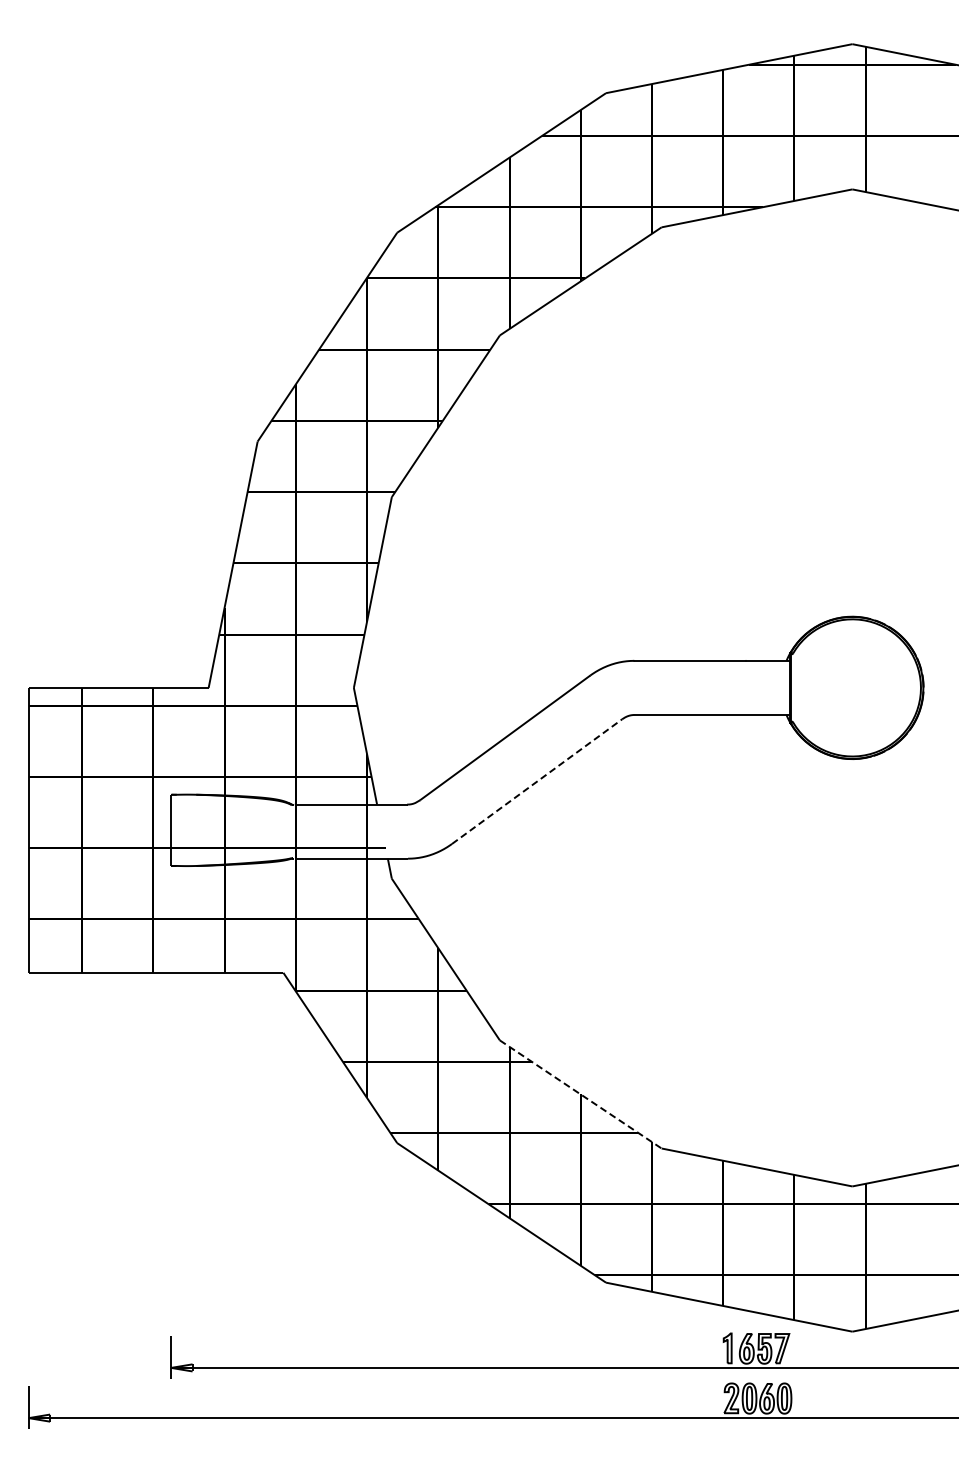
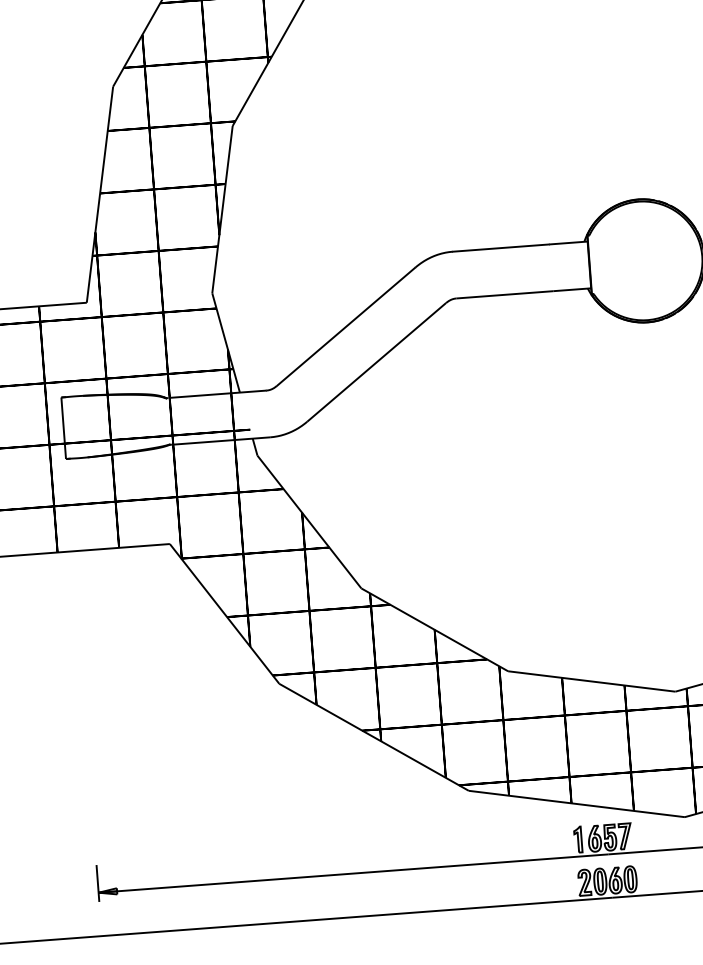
line: (537, 781) -> (377, 362), dashed -> solid
line: (581, 1094) -> (435, 629), dashed -> solid

